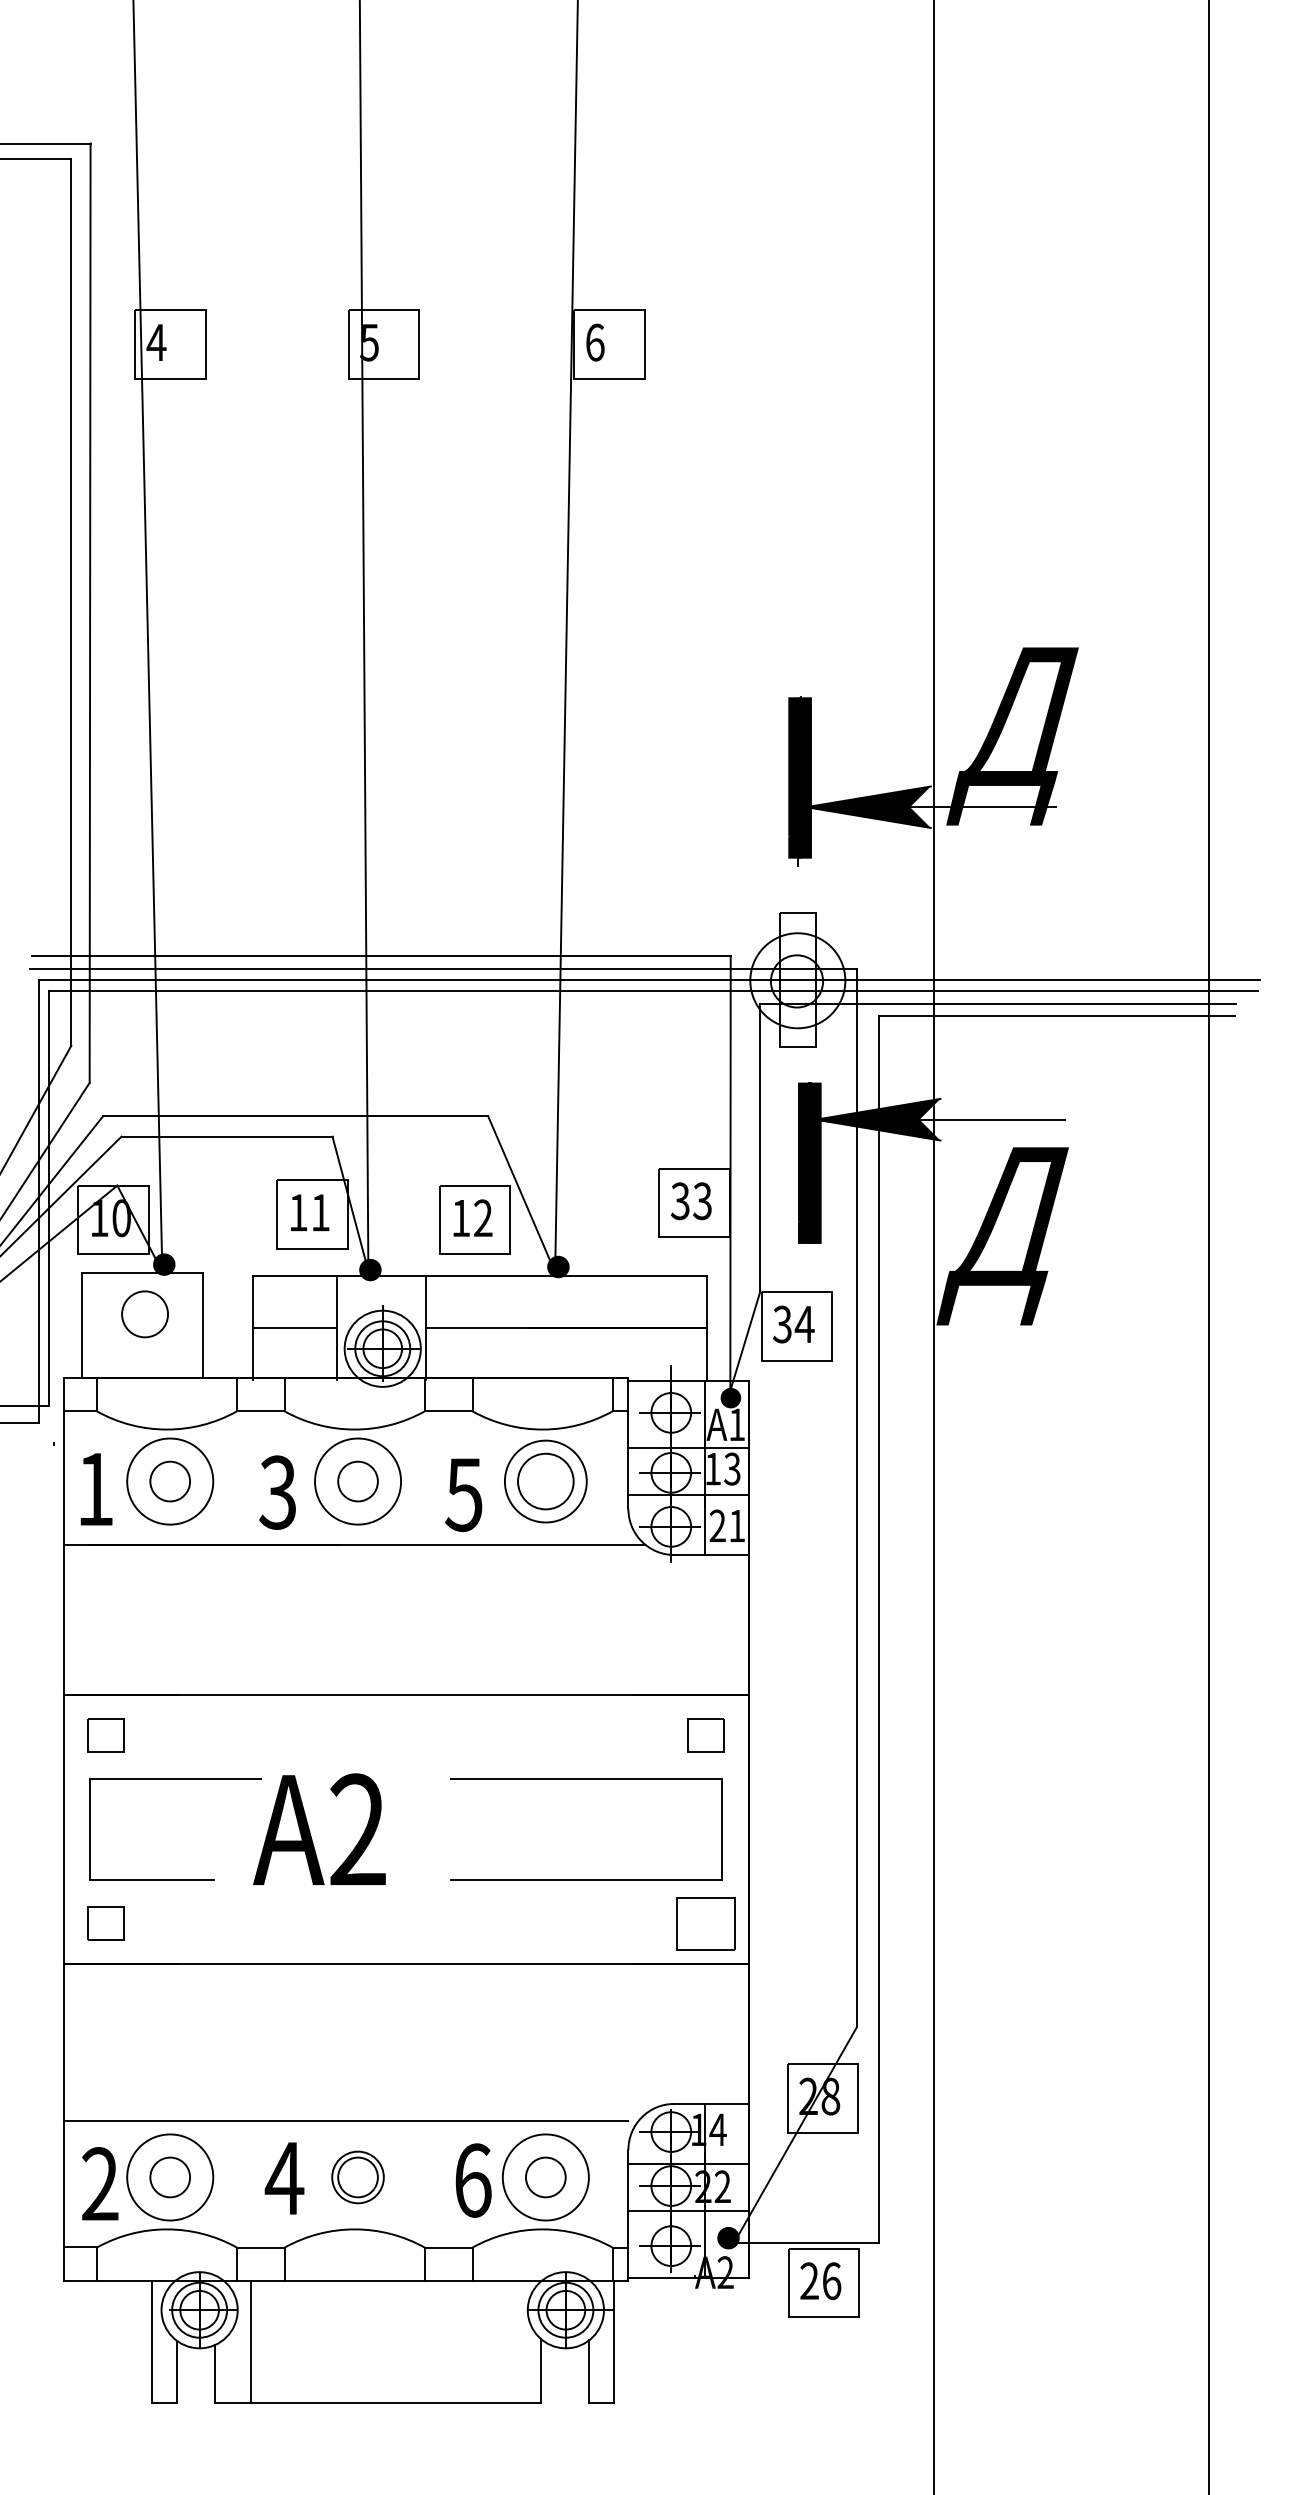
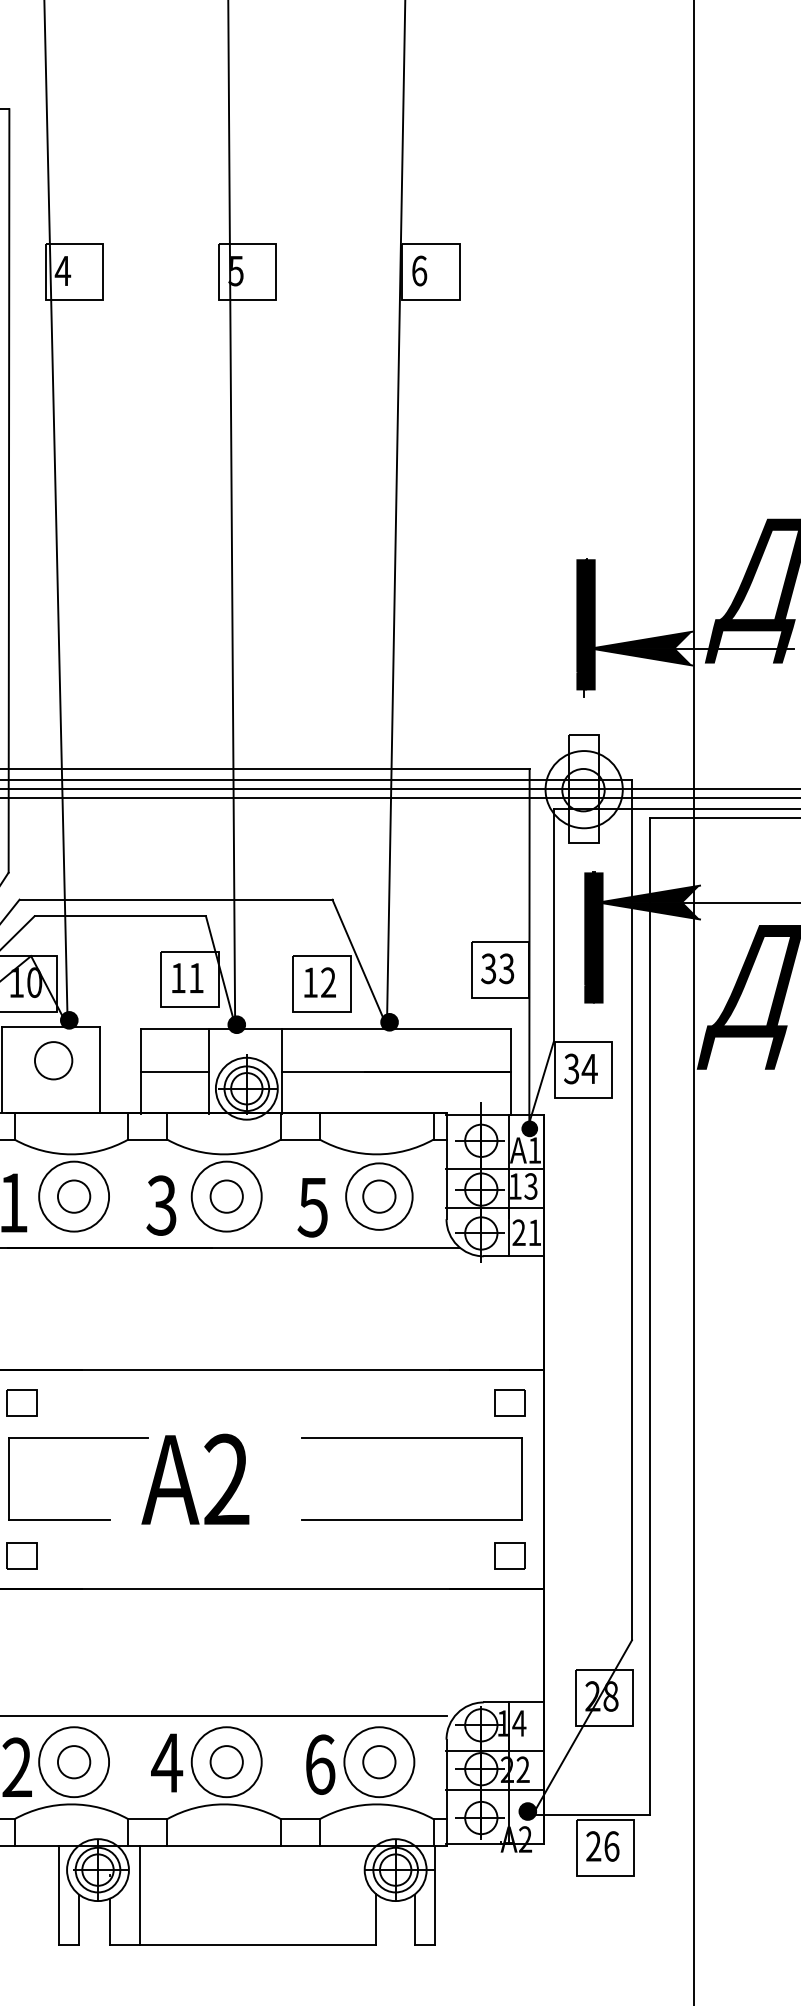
circle: (545, 1481) -> (379, 1196), size x0.71
part: (705, 1923) -> (509, 1555), size x0.62
circle: (358, 2177) -> (227, 1762), size x1.67

